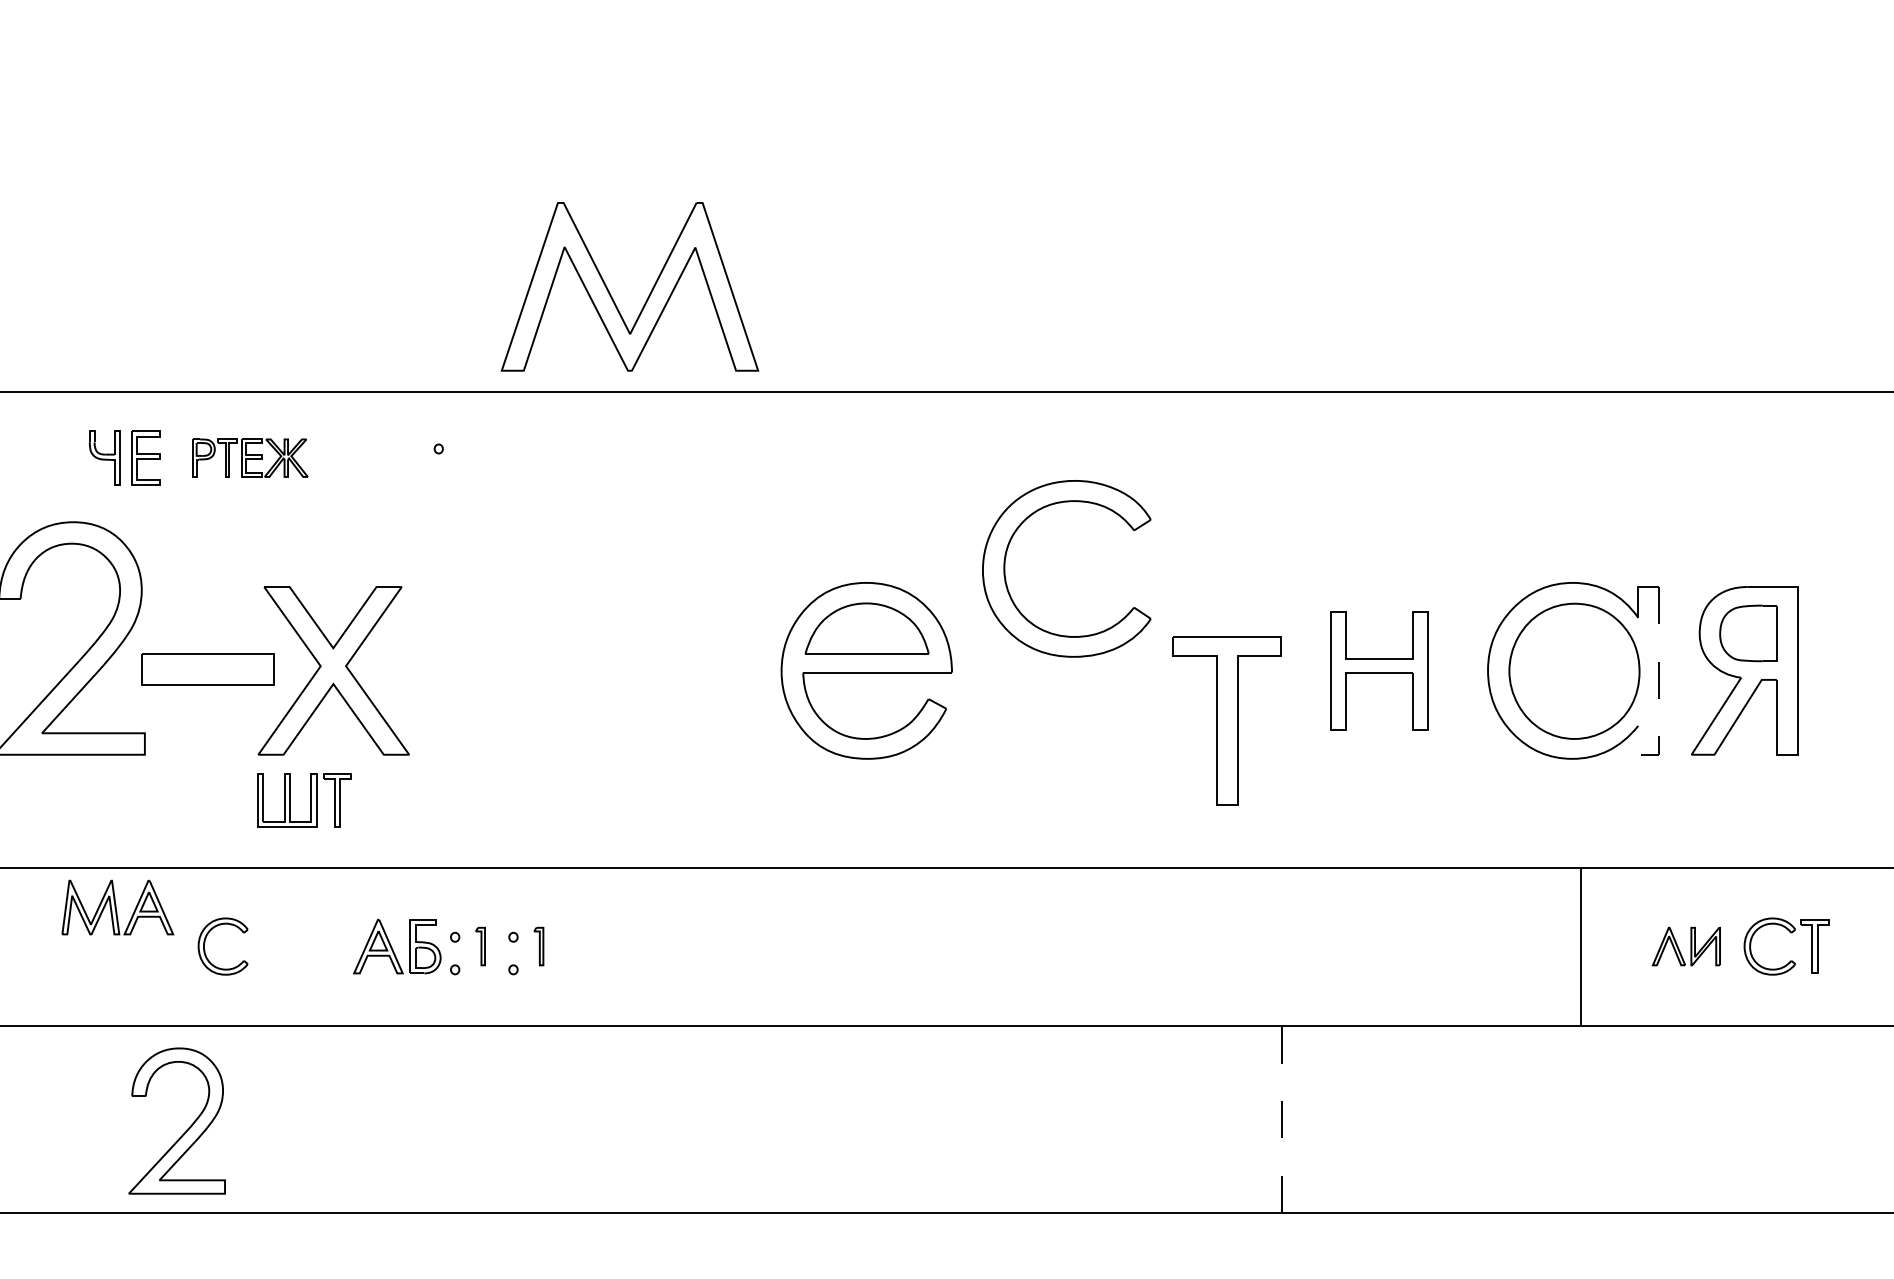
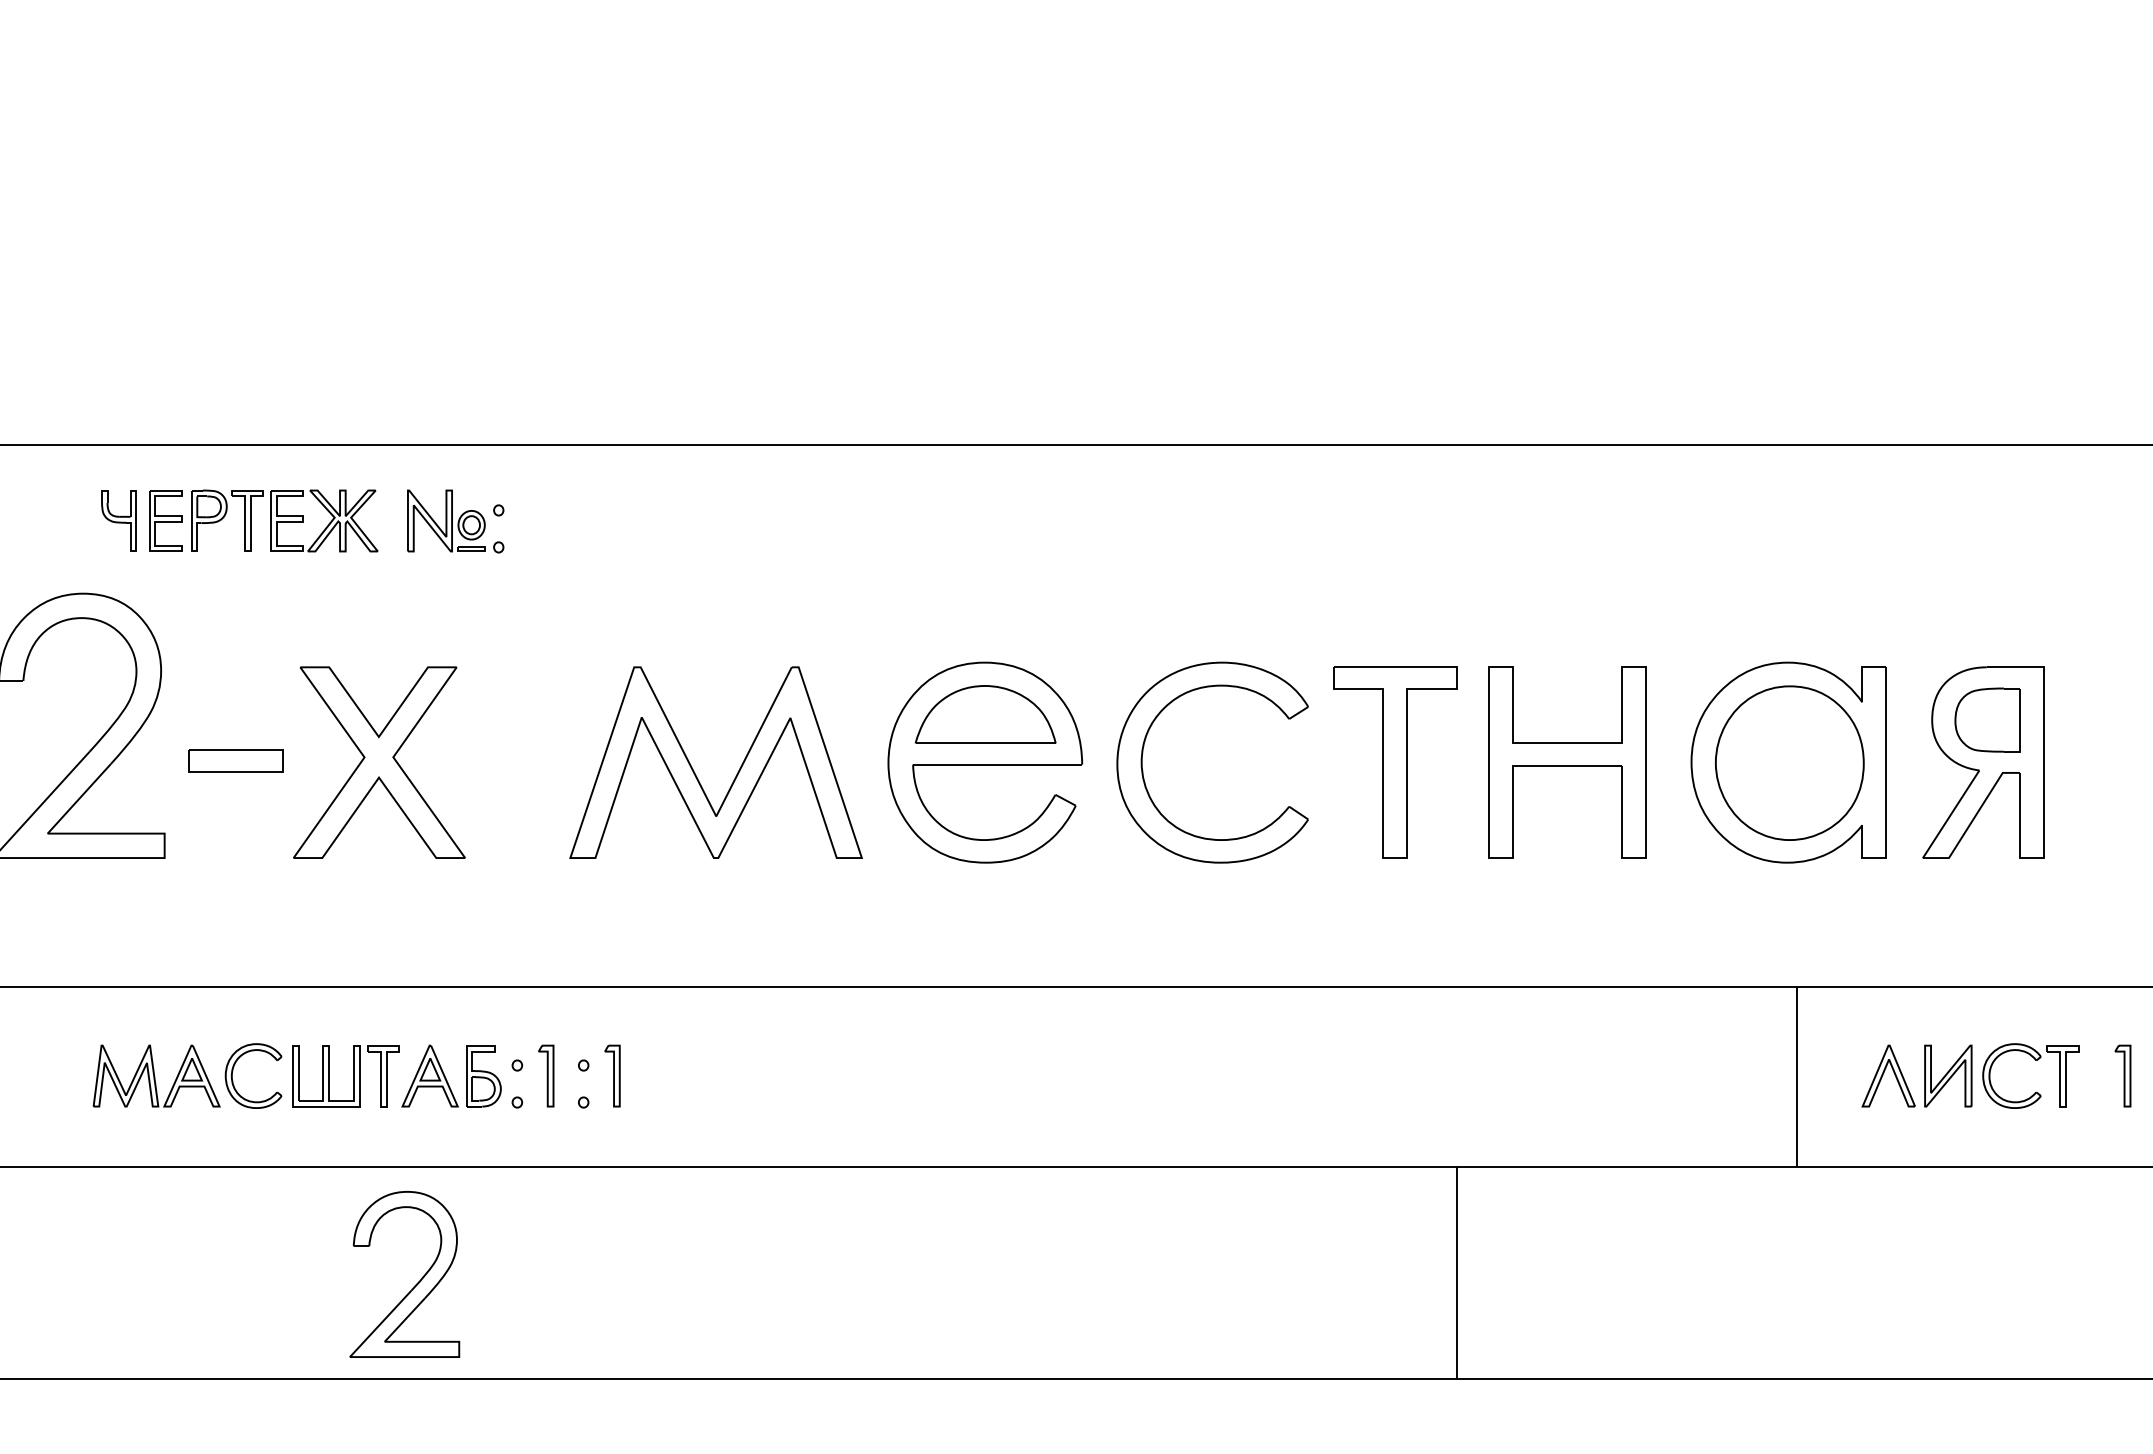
part: (612, 296) -> (696, 773), moved
part: (250, 457) -> (284, 520), size x1.43
part: (400, 458) -> (455, 521), added
part: (1006, 557) -> (1144, 749), moved
part: (207, 669) -> (235, 761), size x0.62
part: (1378, 670) -> (1567, 762), size x1.43
line: (1659, 697) -> (1886, 792), dashed -> solid
part: (1226, 720) -> (1394, 762), moved
part: (304, 800) -> (346, 1075), moved
part: (117, 907) -> (156, 1075), moved
part: (480, 946) -> (546, 1075), size x1.43
part: (538, 946) -> (612, 1075), size x1.43
part: (1686, 946) -> (1917, 1075), size x1.43
part: (1867, 946) -> (2122, 1075), added
line: (1281, 1120) -> (1456, 1273), dashed -> solid
part: (187, 1128) -> (416, 1282), moved

